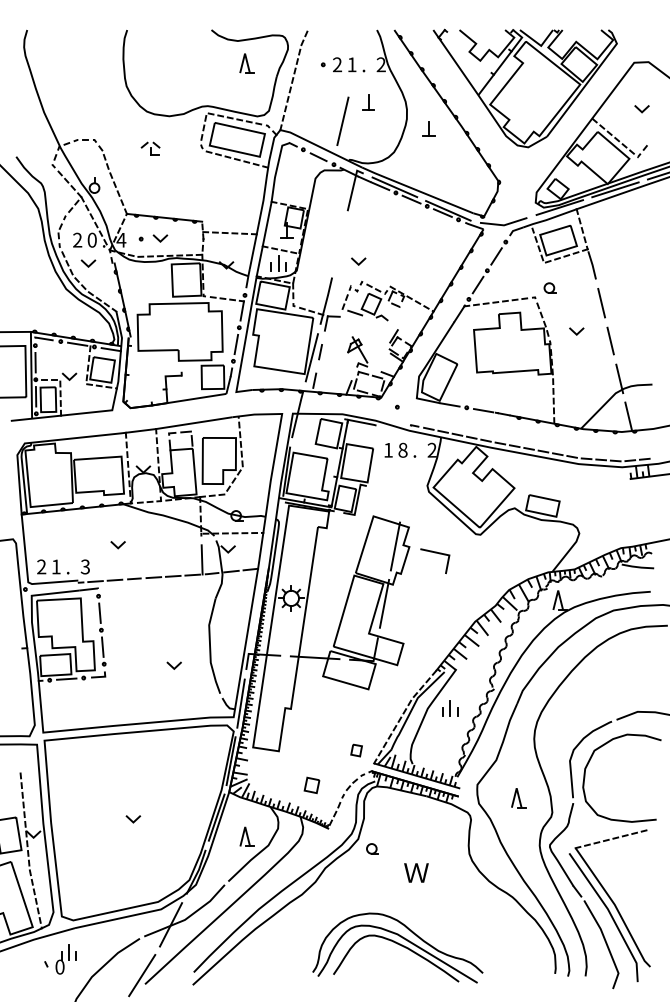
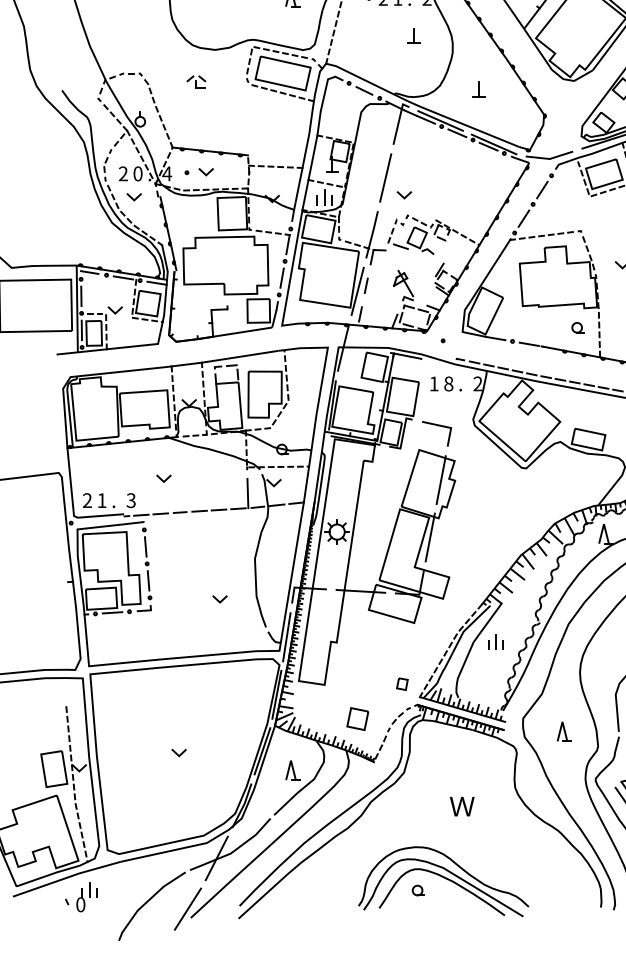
line: (342, 120) -> (385, 177), moved
part: (428, 128) -> (478, 89), moved
part: (549, 287) -> (577, 327), moved
line: (435, 553) -> (437, 426), moved
part: (311, 785) -> (357, 719), size x1.43
part: (372, 848) -> (418, 890), moved
part: (60, 959) -> (81, 897), moved

